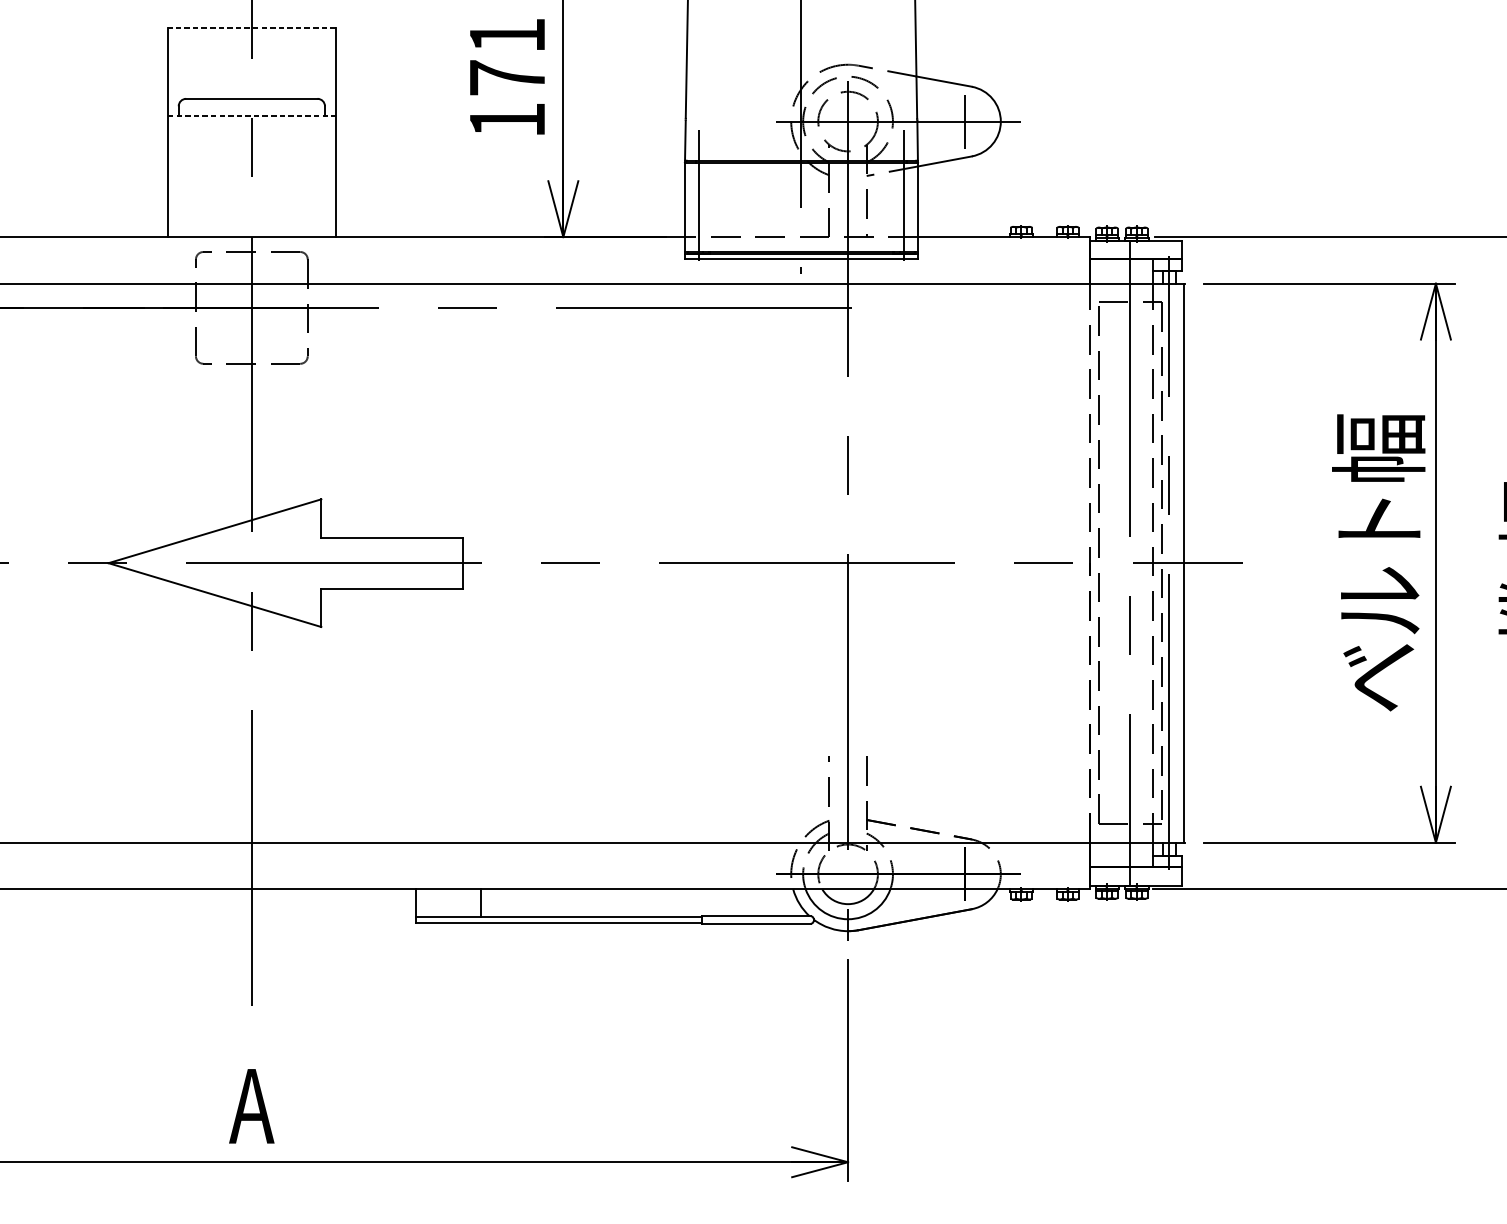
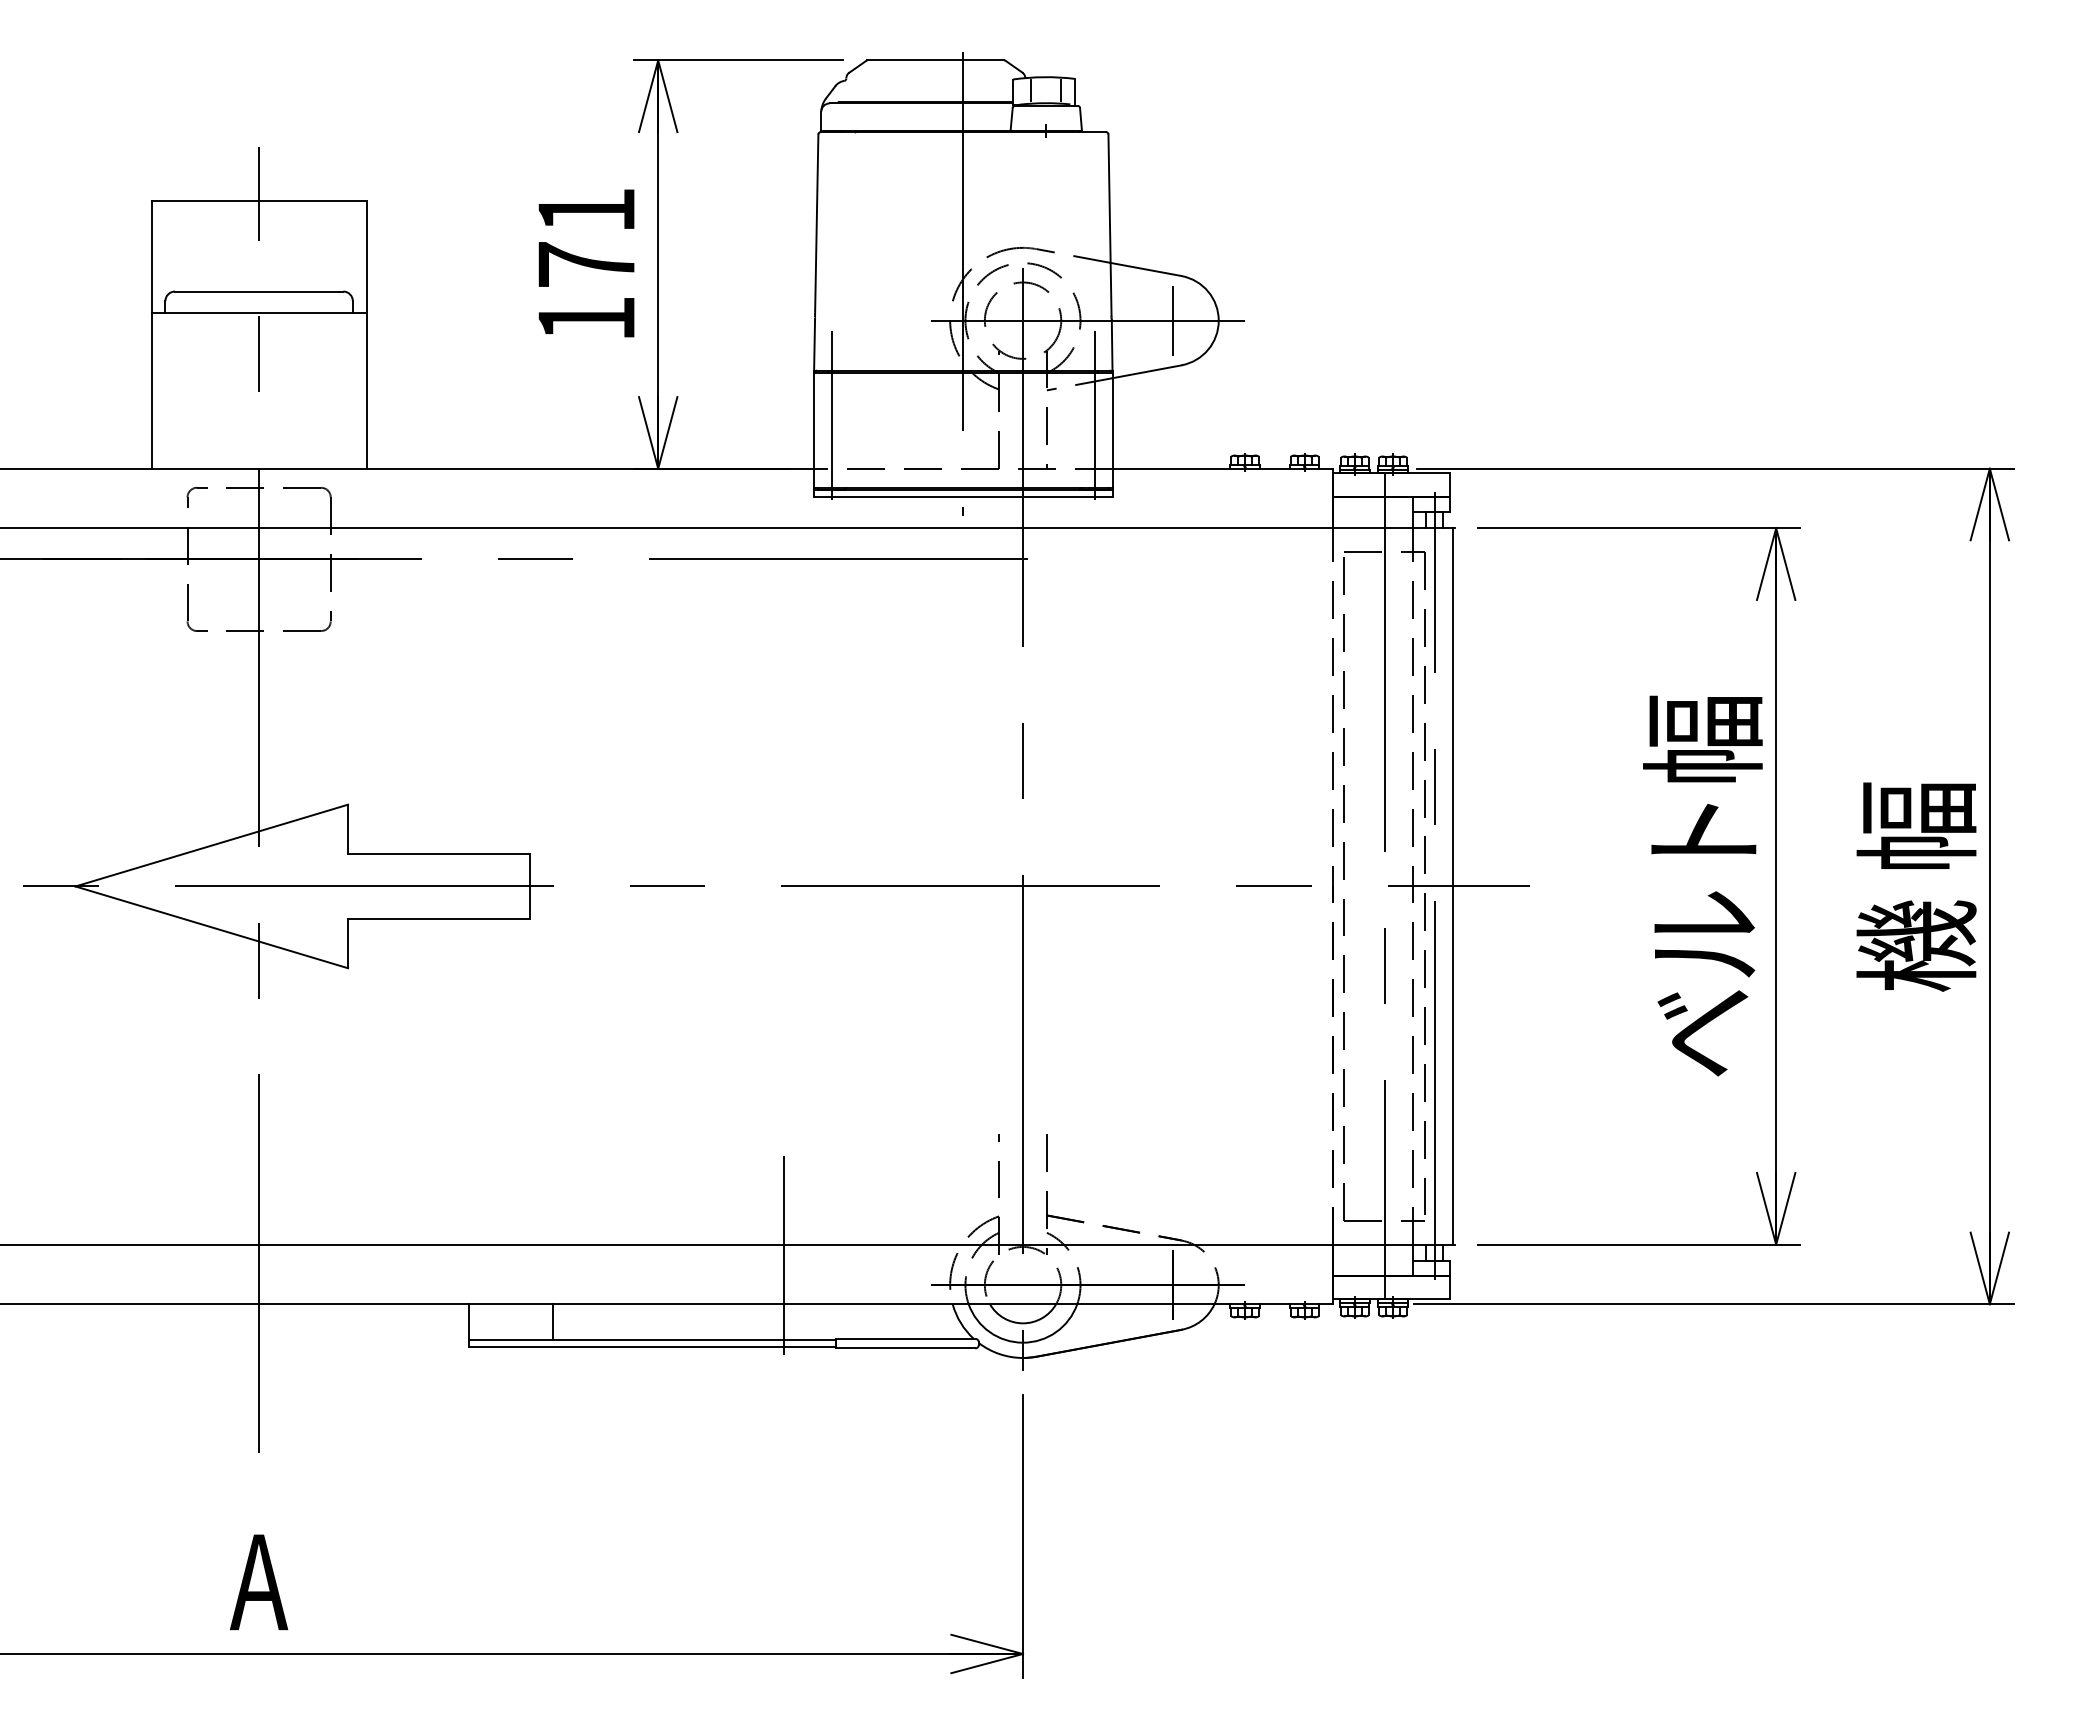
line: (251, 28) -> (258, 201), dashed -> solid
line: (252, 115) -> (259, 313), dashed -> solid
line: (661, 851) -> (784, 1255), added

